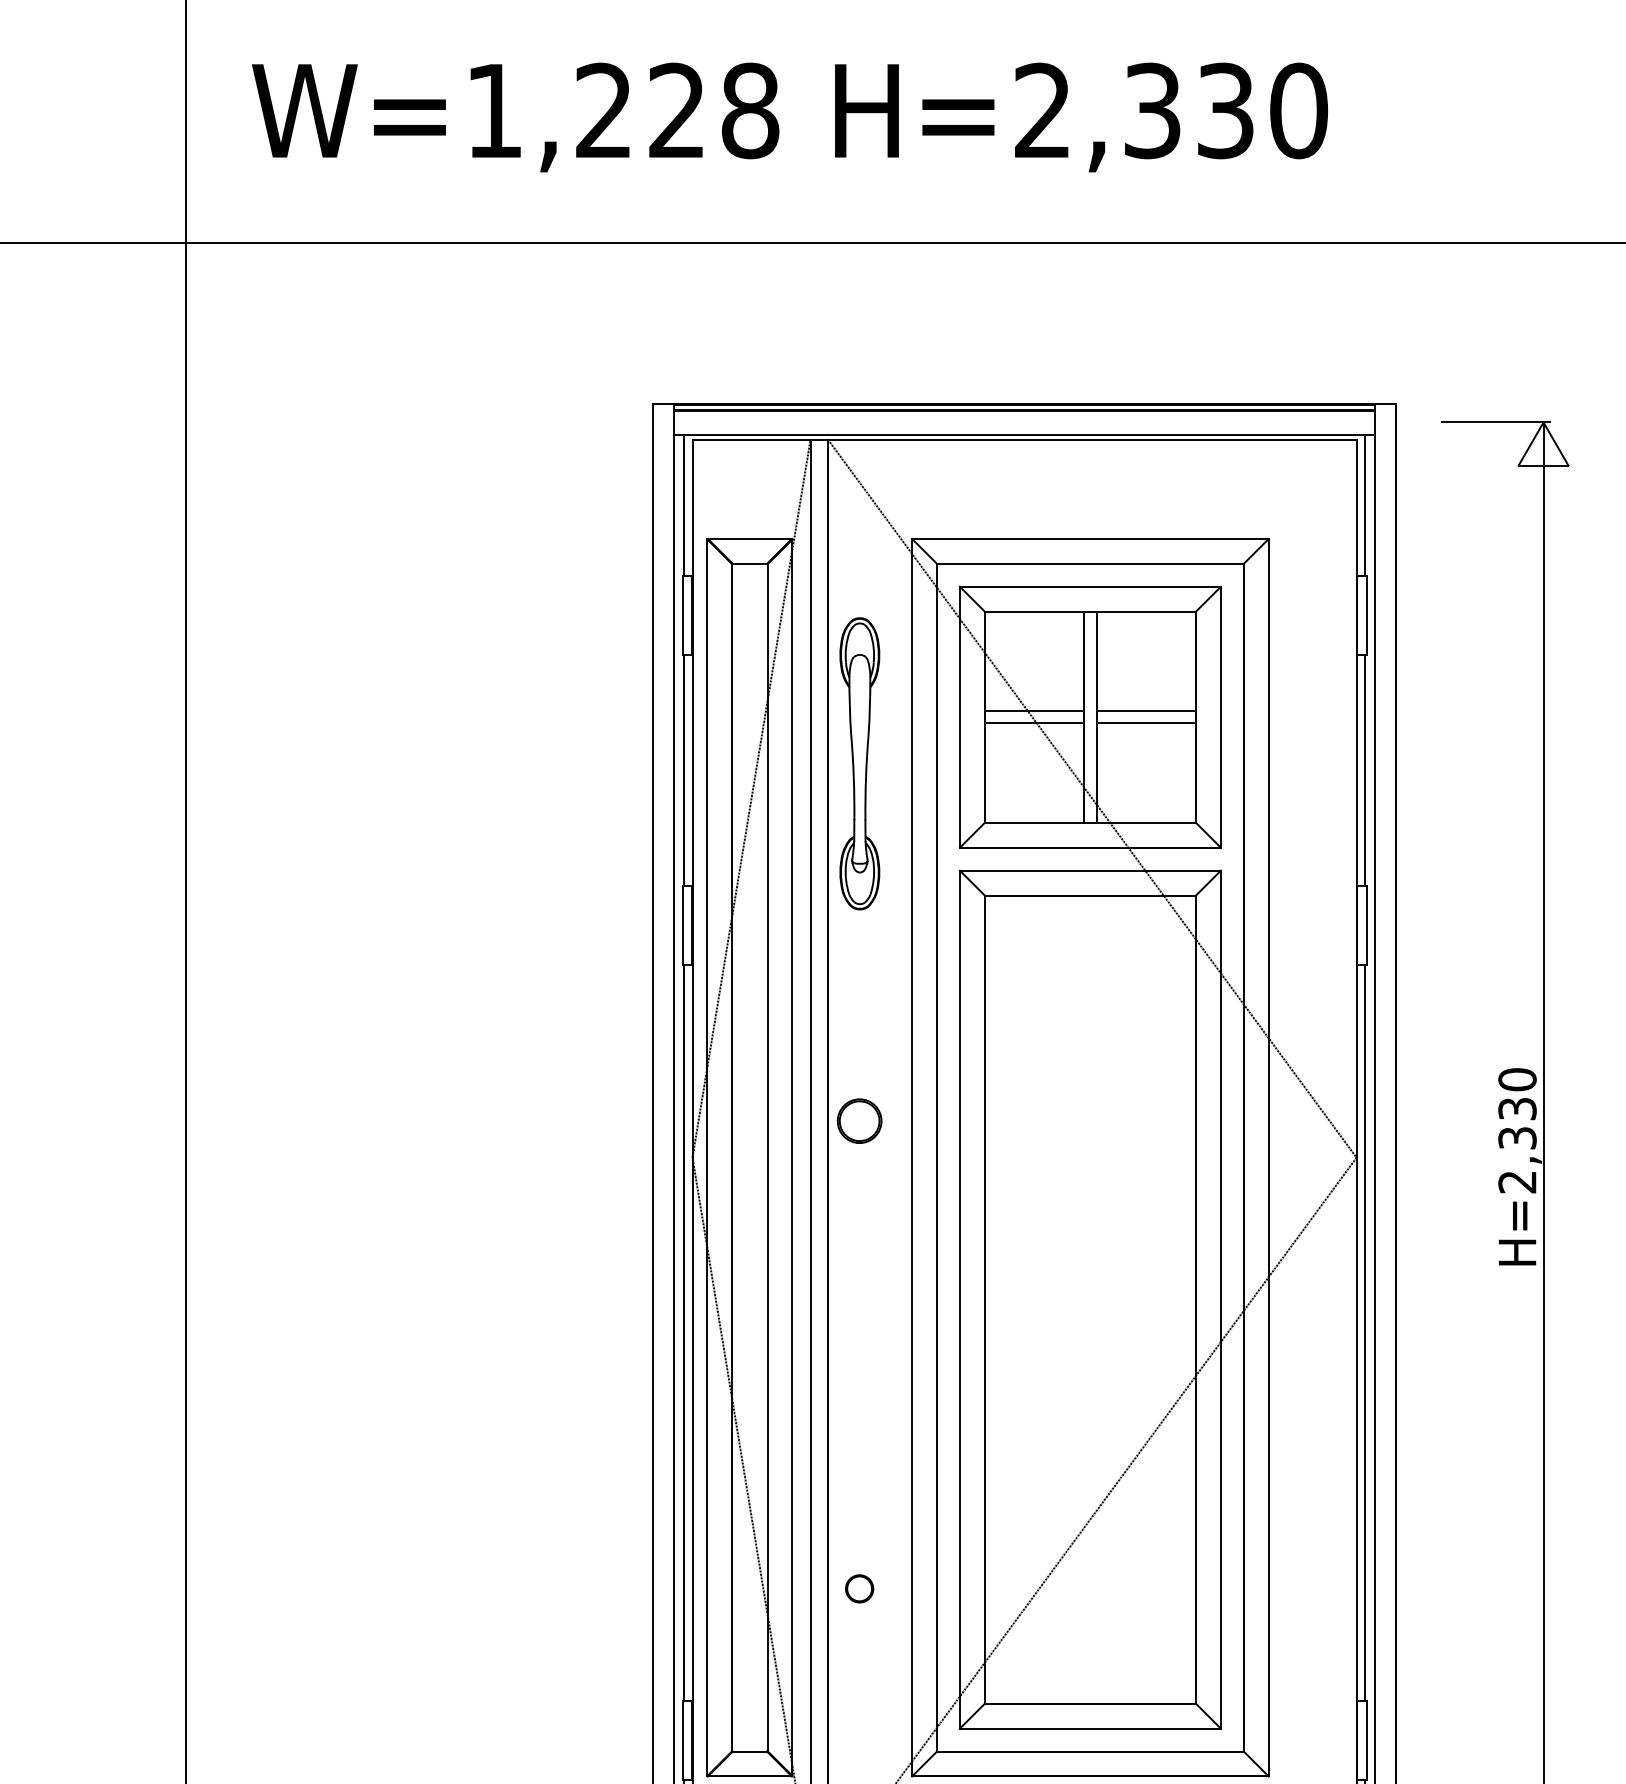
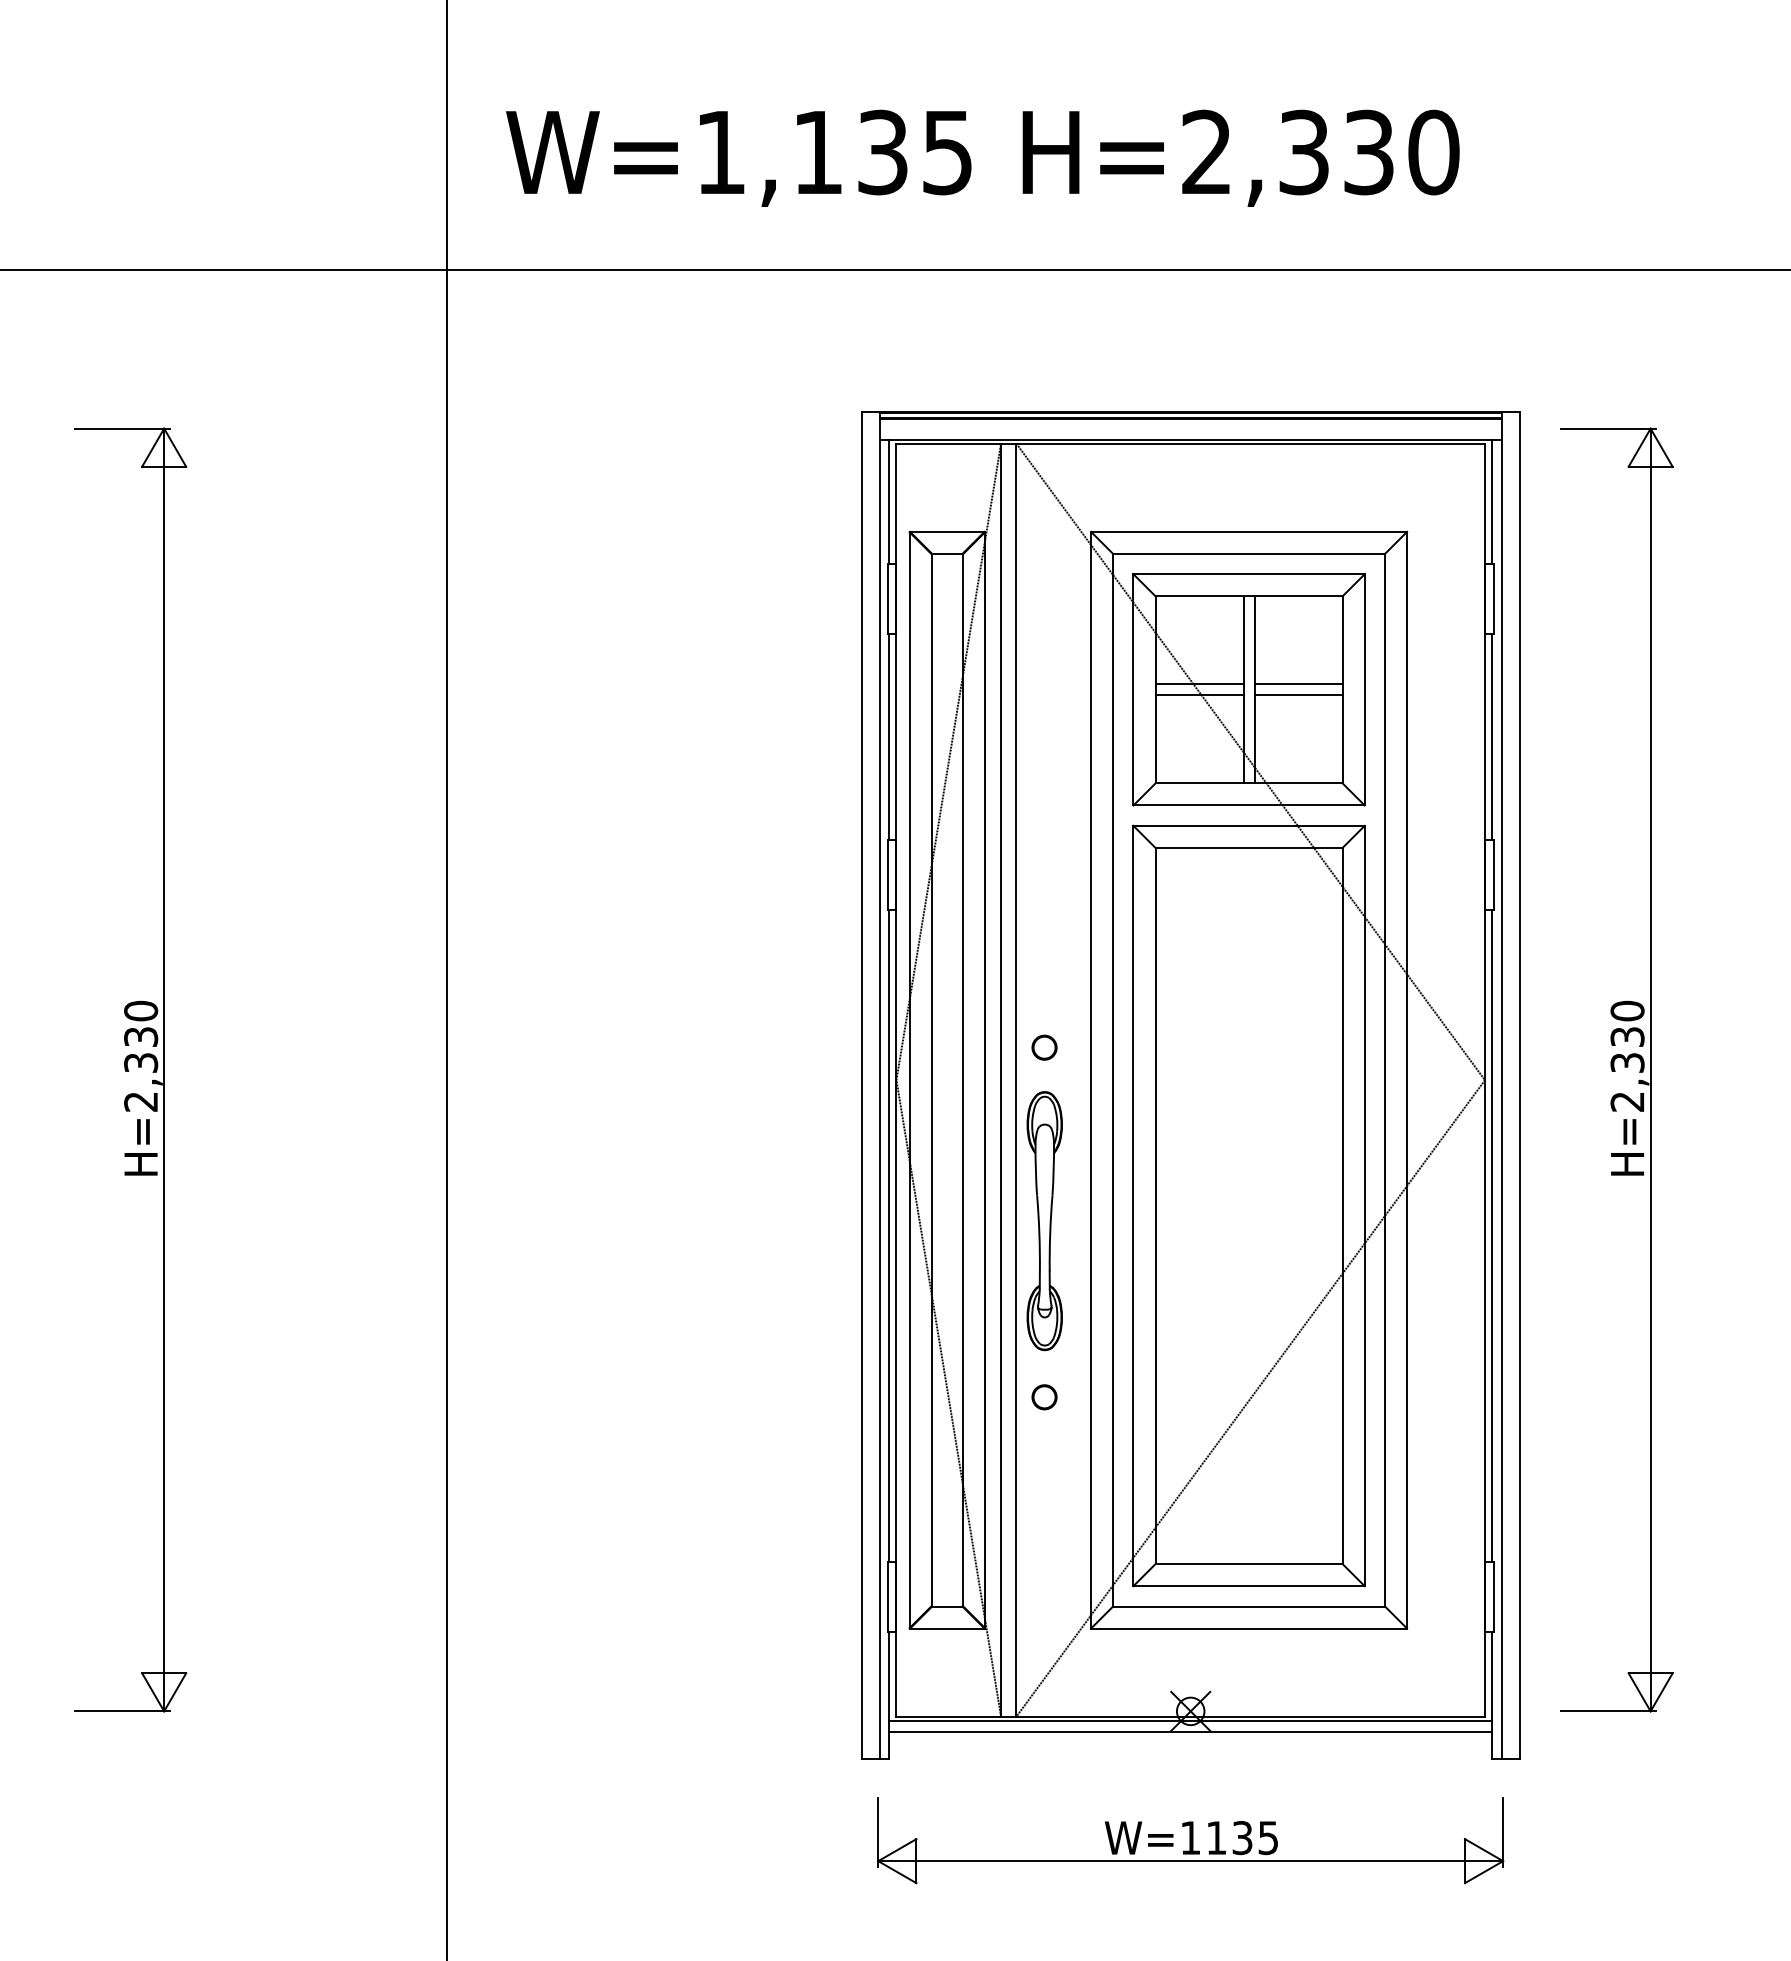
text: (677, 110) -> (883, 152), W=1,228 -> W=1,135
part: (859, 764) -> (1044, 1221), moved
circle: (859, 1120) -> (1044, 1047), size x0.62
circle: (859, 1589) -> (1044, 1397), moved

